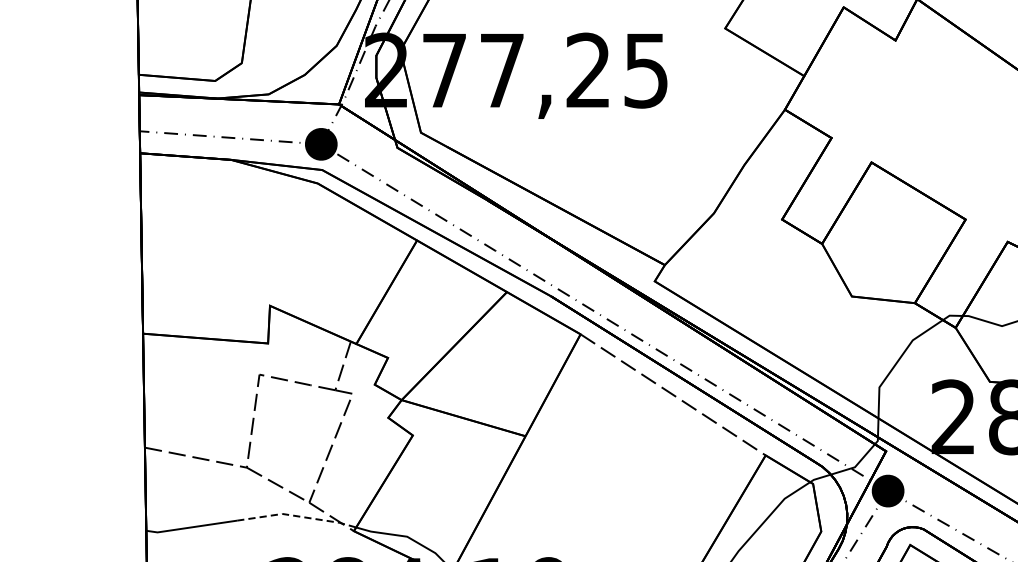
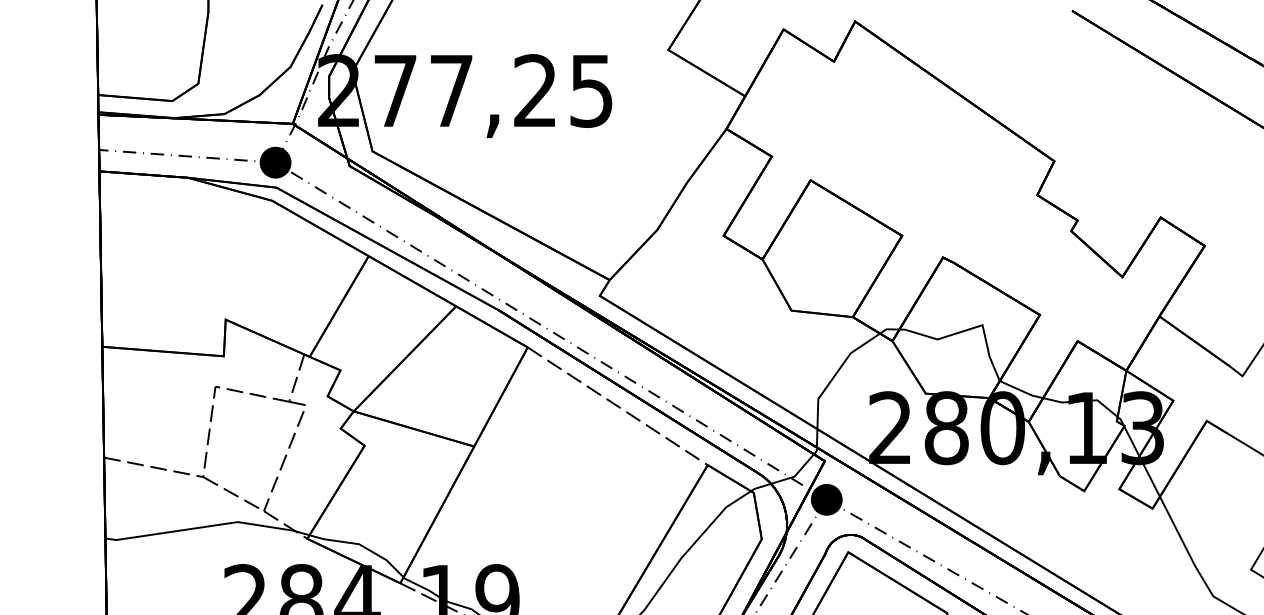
line: (297, 516) -> (252, 524), dashed -> solid

